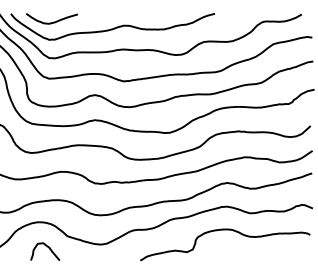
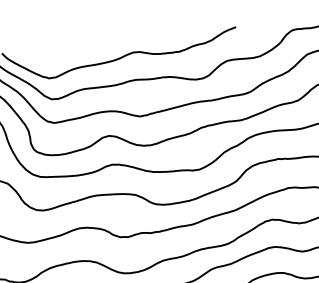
curve: (53, 21) -> (51, 56), removed

